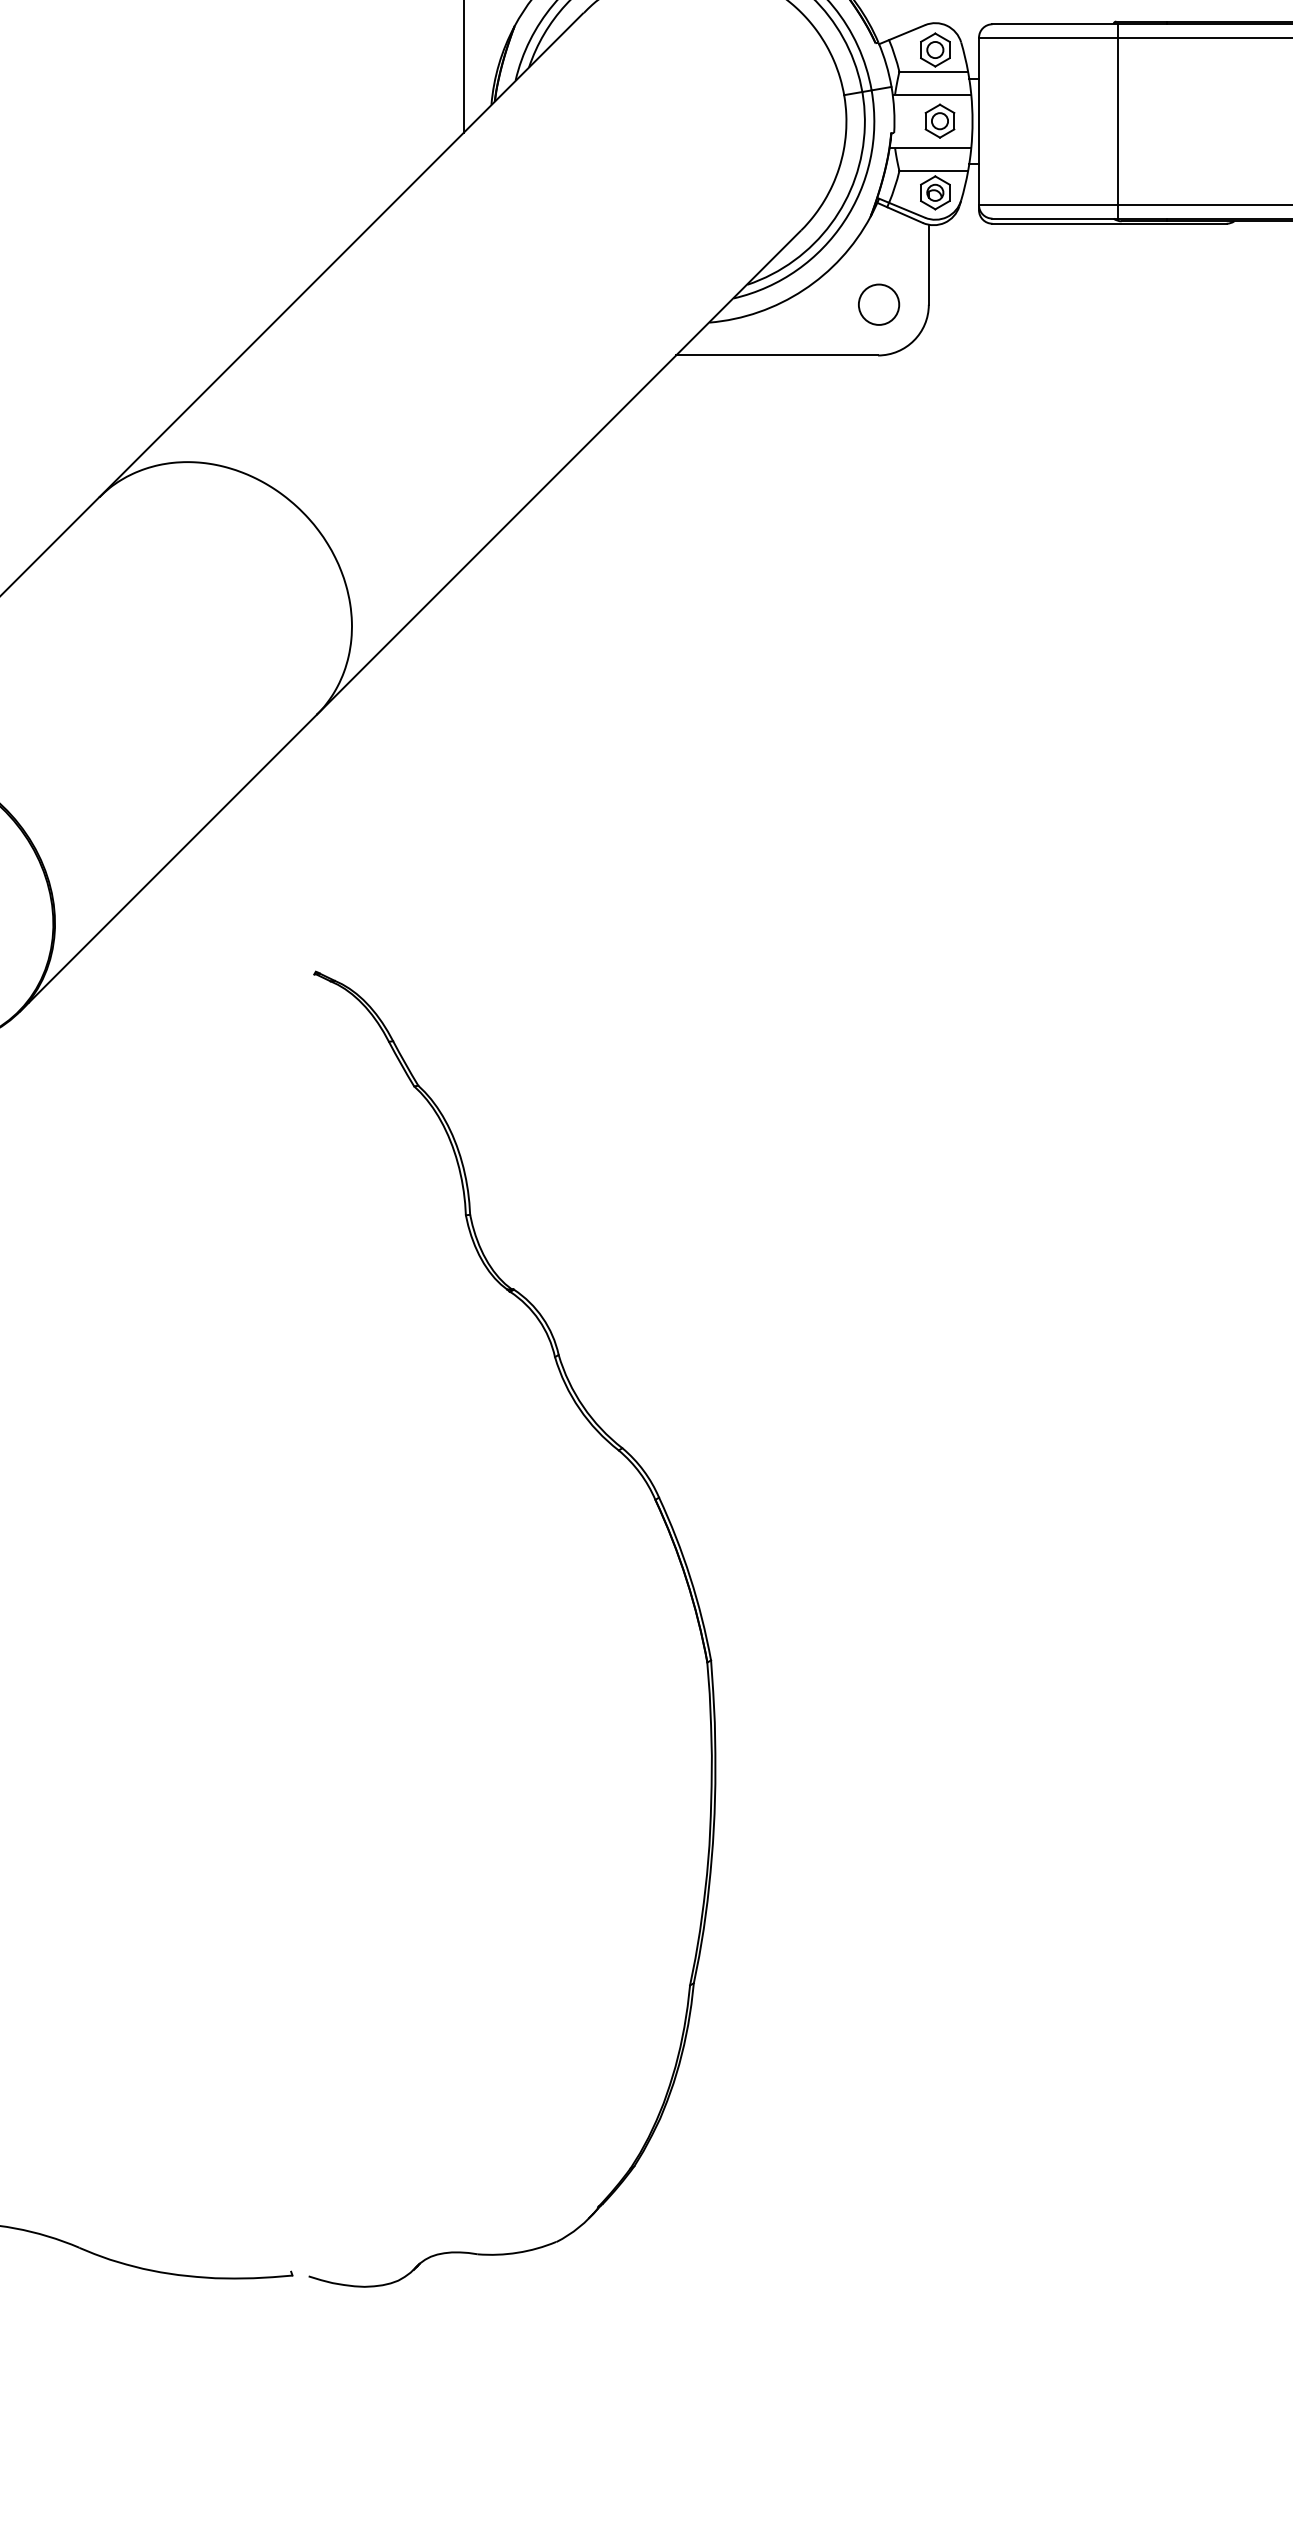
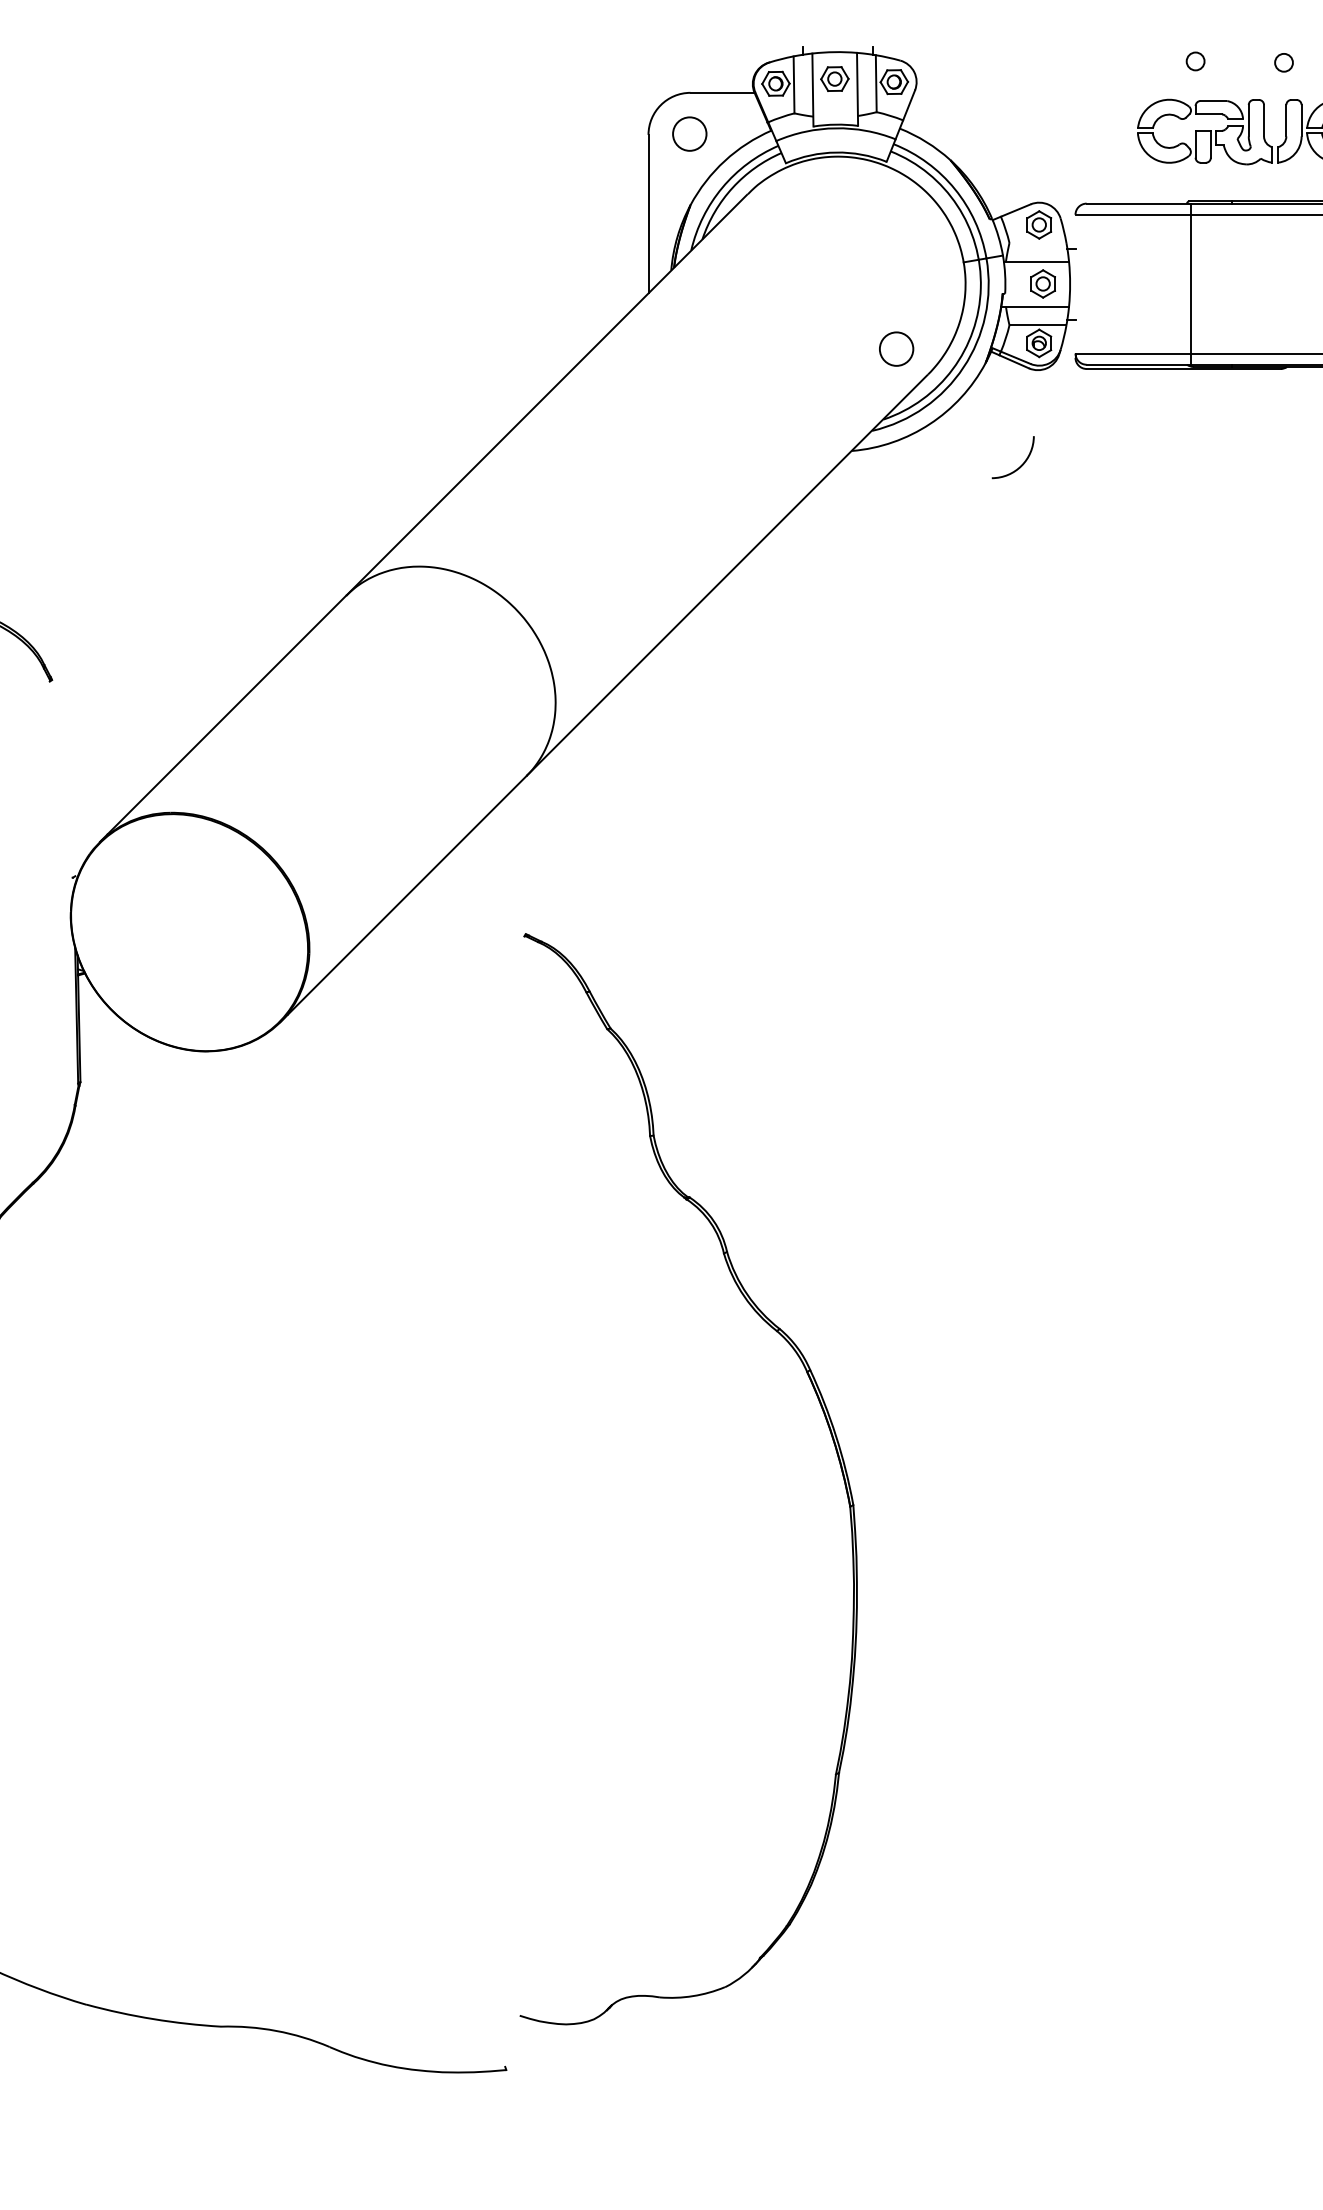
line: (933, 72) -> (1037, 243), removed
line: (979, 120) -> (1075, 283), removed
line: (928, 264) -> (1033, 402), removed
circle: (878, 303) -> (896, 348), moved
line: (776, 355) -> (907, 478), removed
part: (682, 1571) -> (829, 1431), moved

